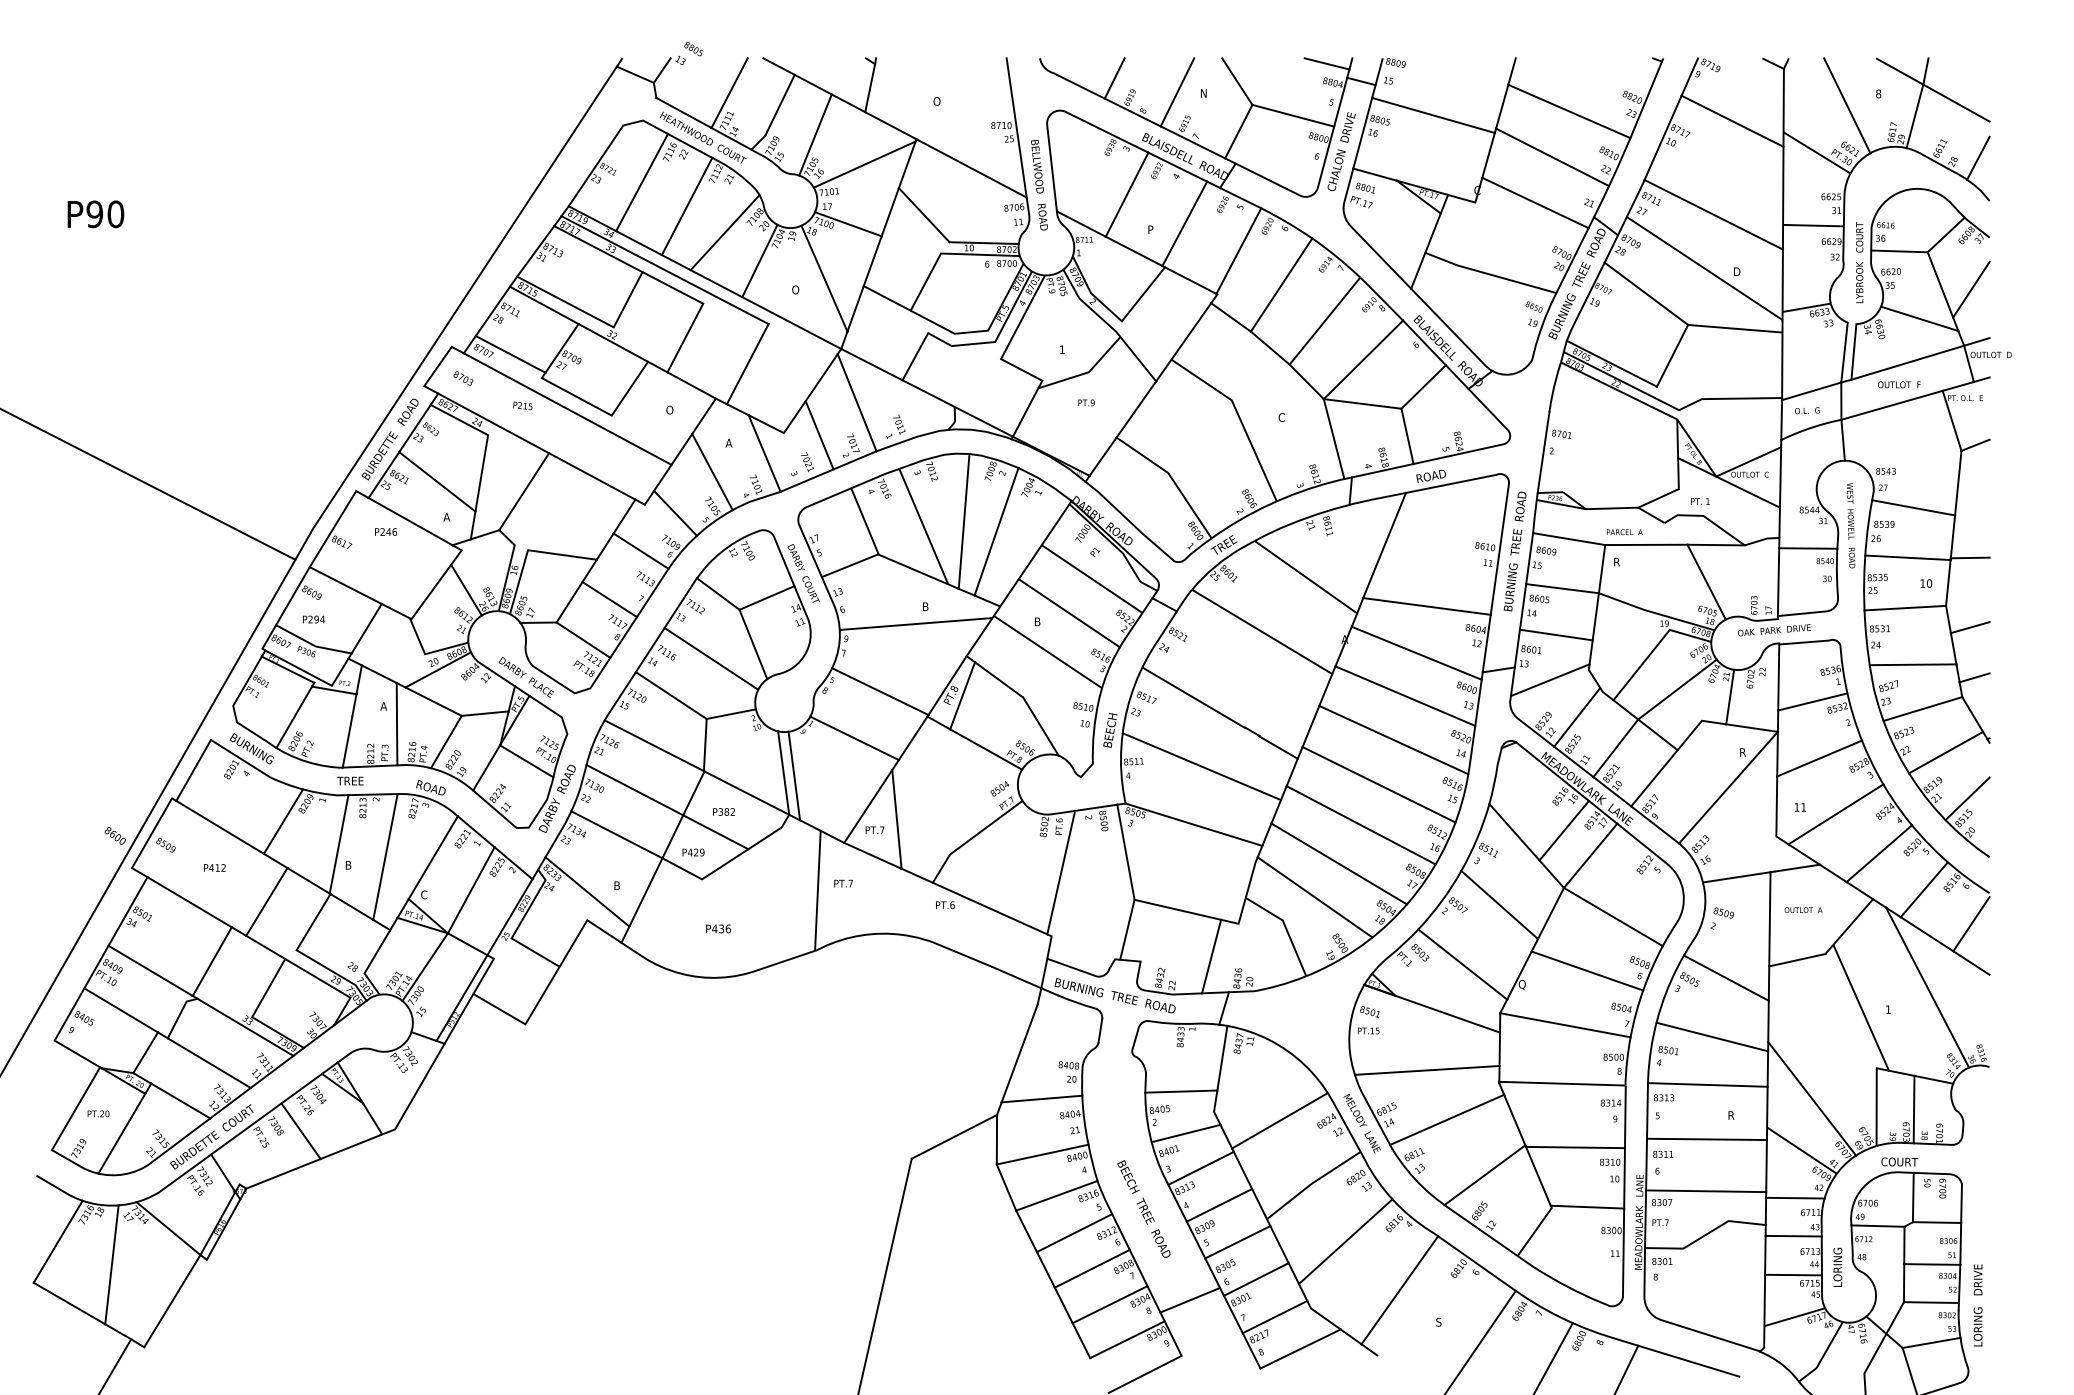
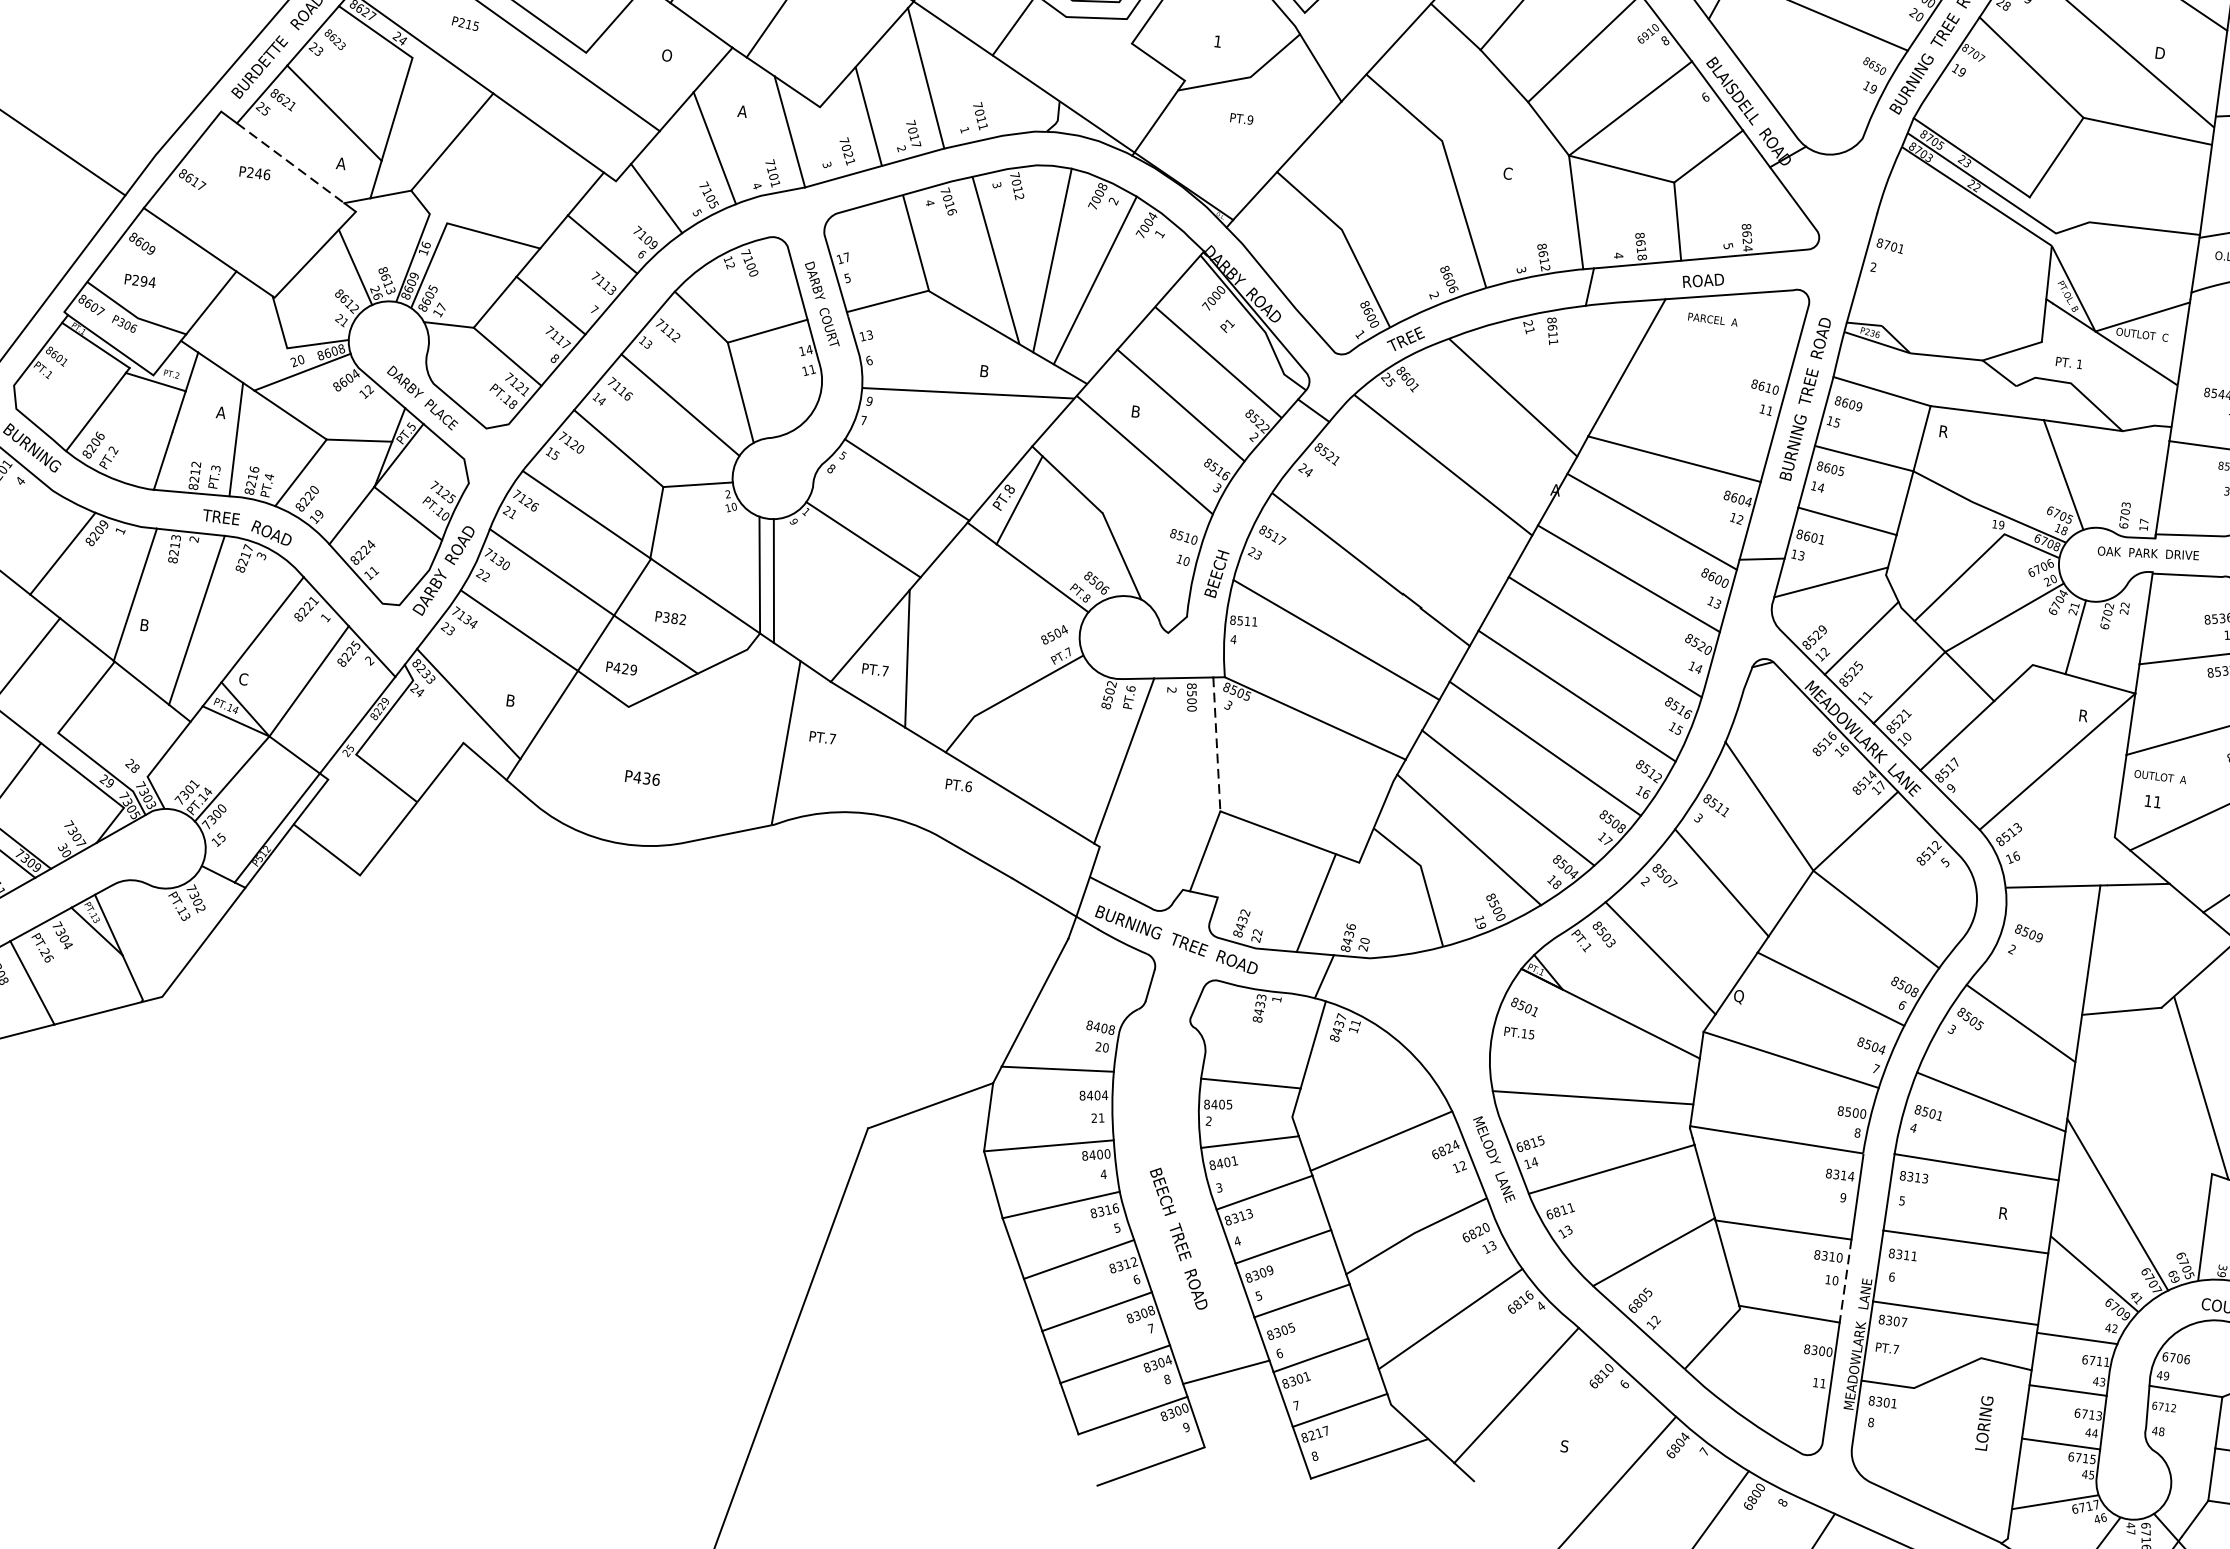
line: (411, 521) -> (291, 163), solid -> dashed
text: (1624, 532) -> (1712, 320), moved
text: (350, 780) -> (221, 516), moved
line: (1563, 830) -> (1822, 791), removed
line: (1126, 852) -> (1217, 744), solid -> dashed
text: (1803, 909) -> (2160, 776), moved
line: (1624, 1178) -> (1845, 1281), solid -> dashed
text: (1837, 1266) -> (1984, 1422), moved

